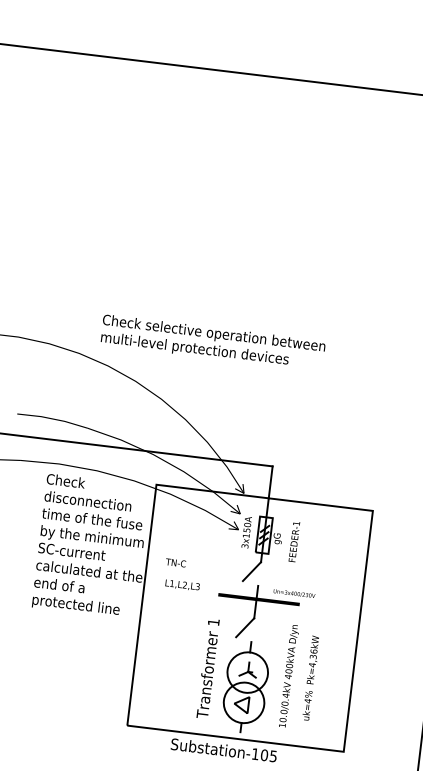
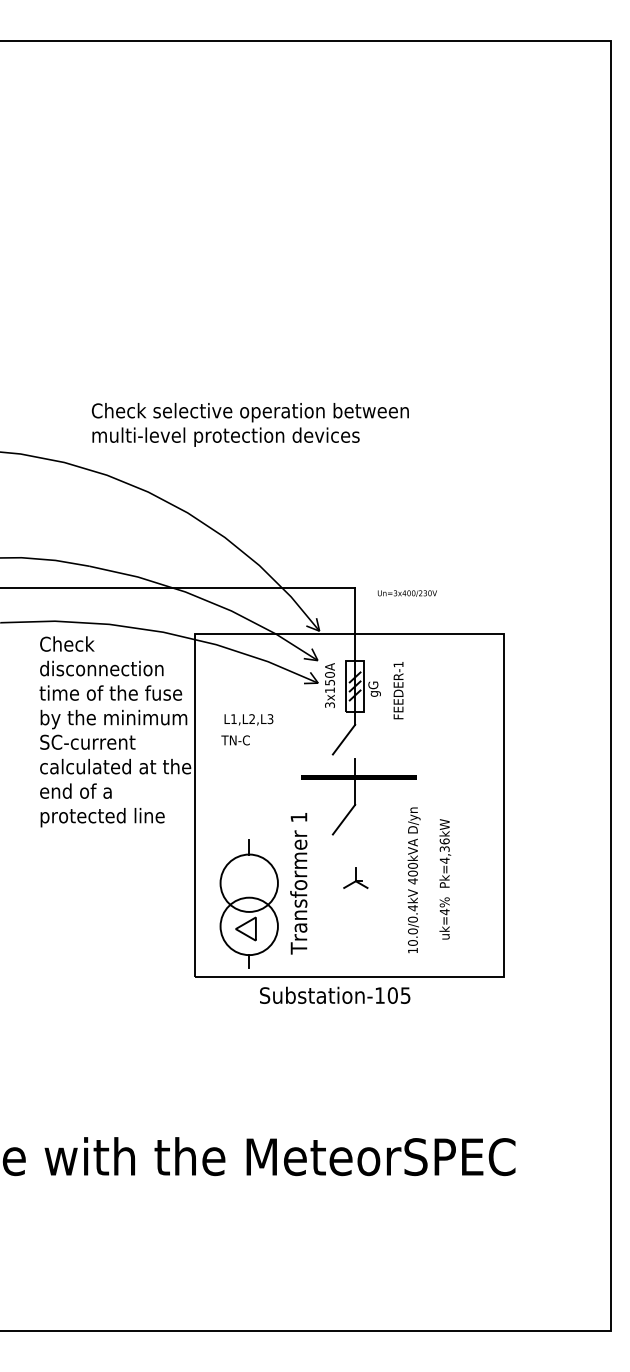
text: (182, 585) -> (248, 719), moved
text: (293, 593) -> (406, 593), moved
part: (245, 686) -> (248, 903), moved

